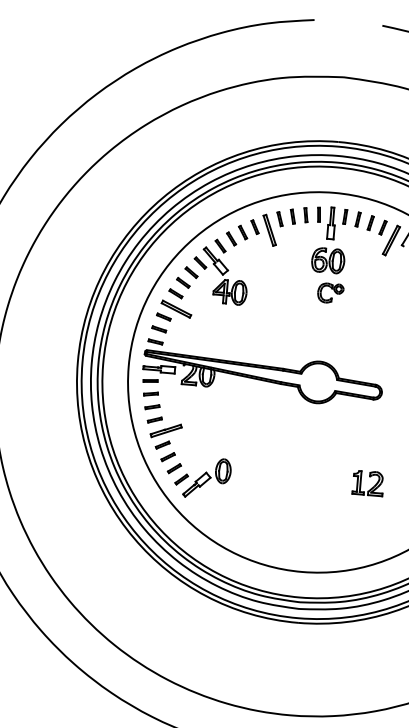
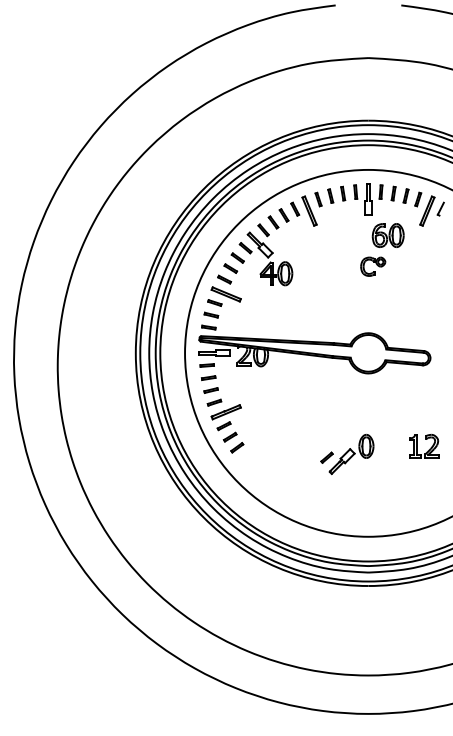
part: (327, 260) -> (387, 235), moved
part: (203, 478) -> (347, 454), moved

